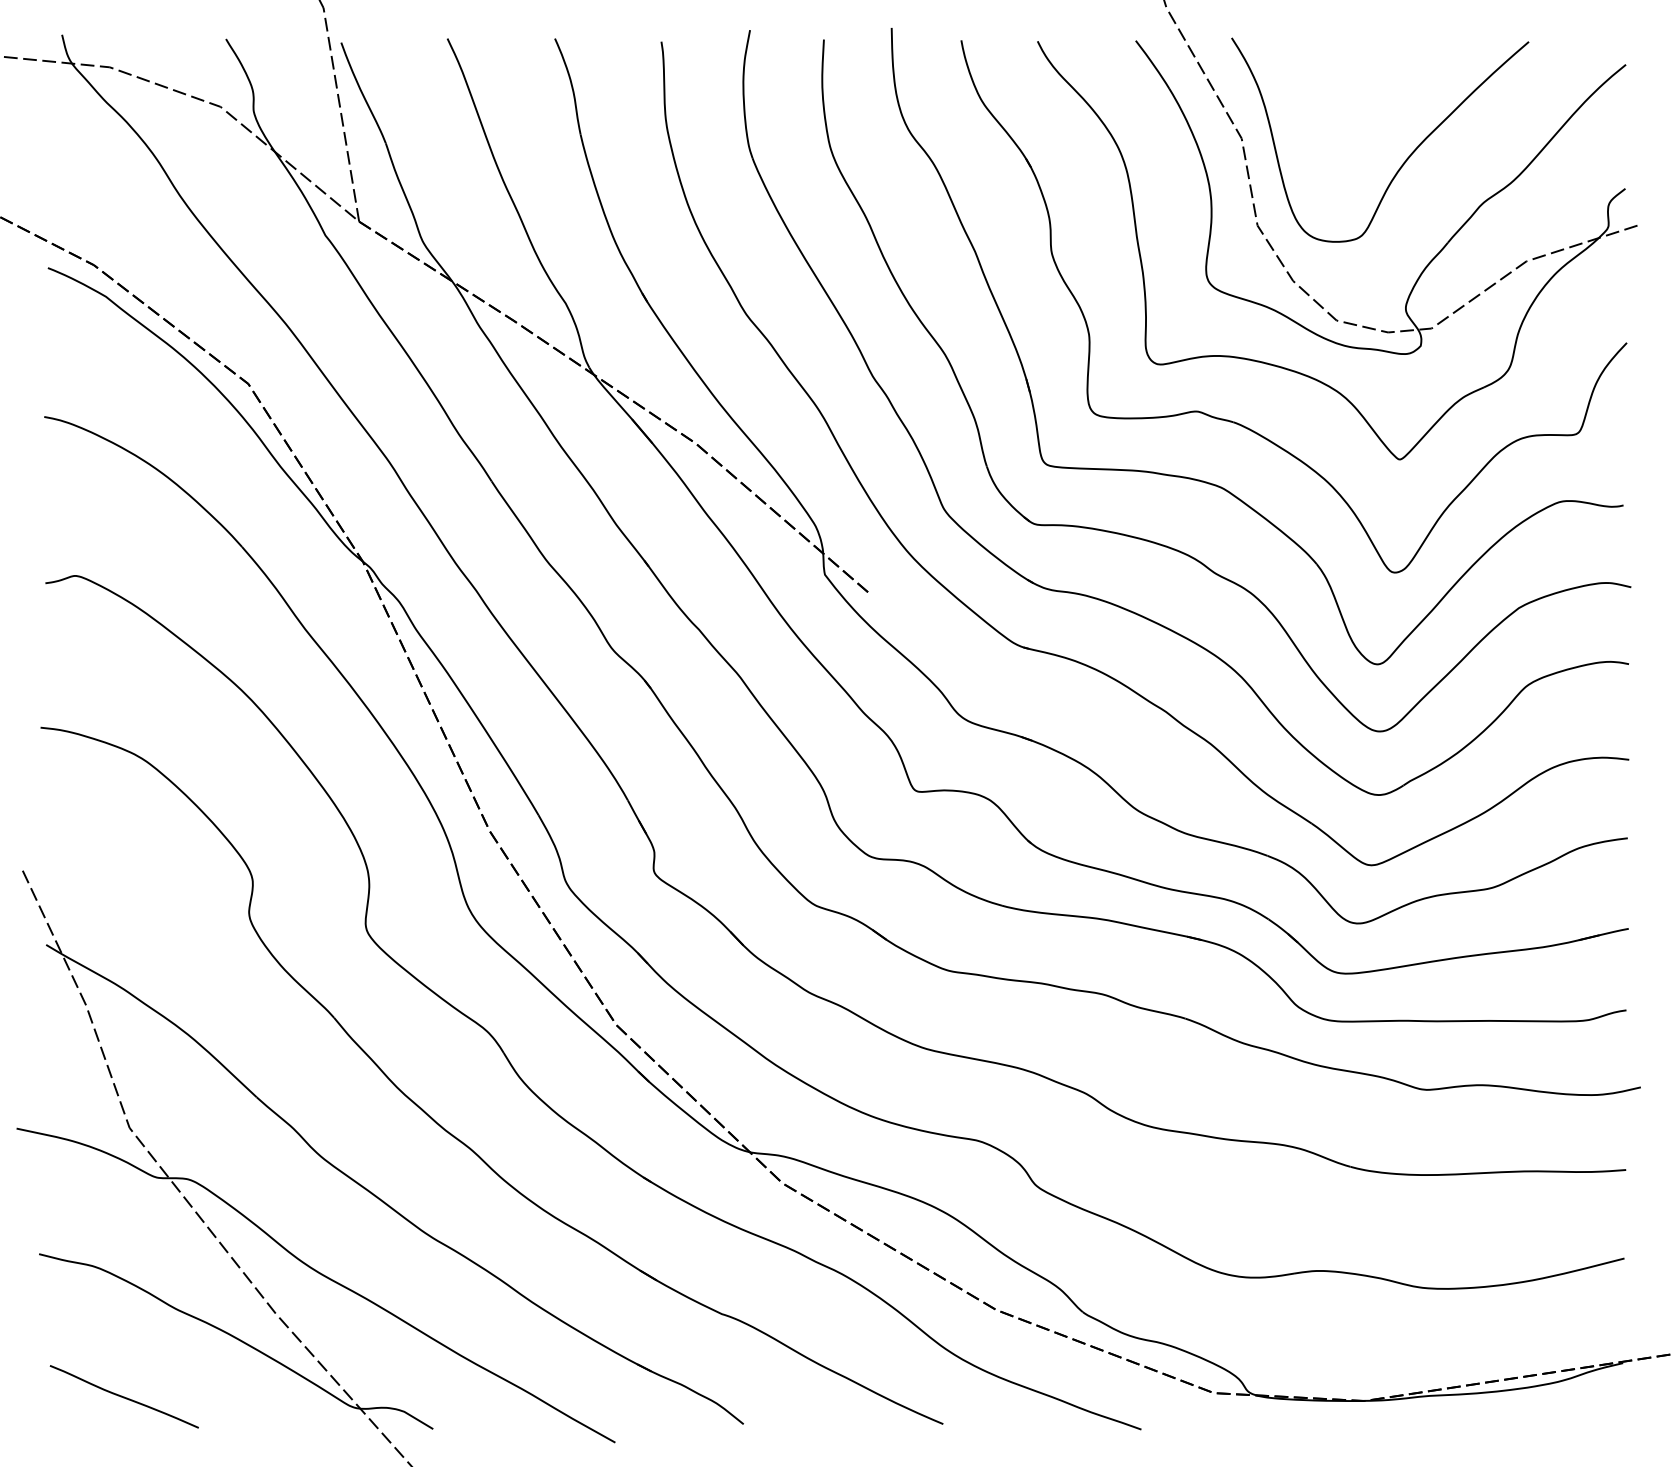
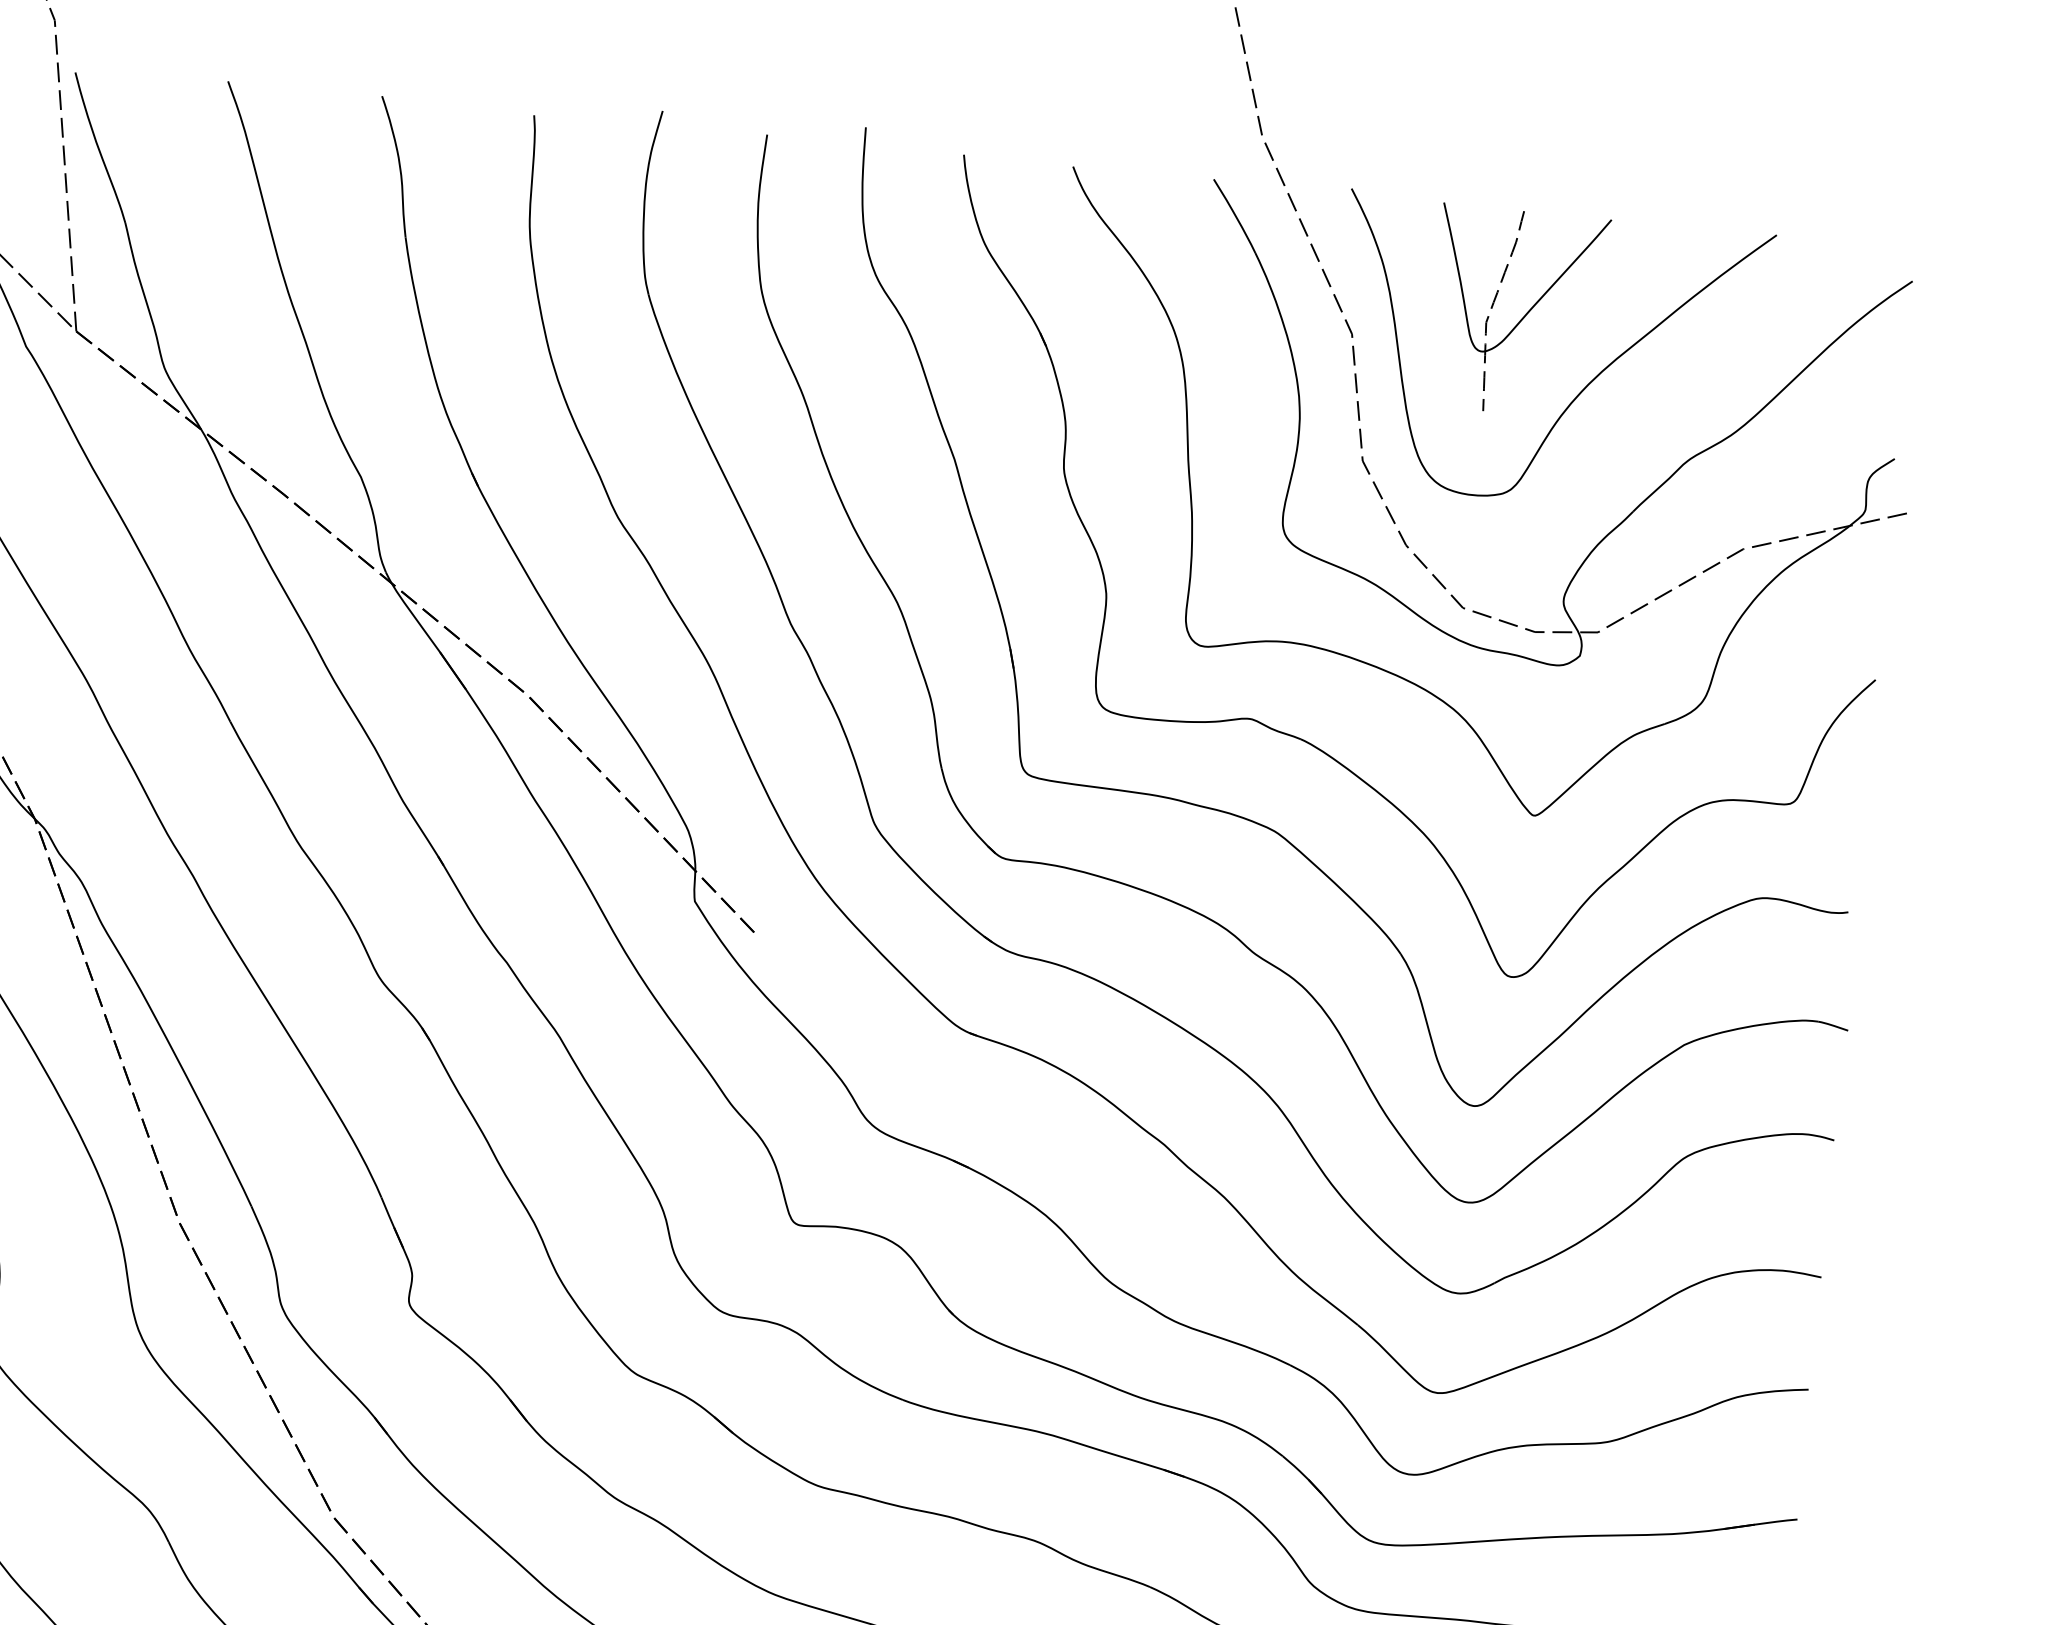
part: (1355, 112) -> (1518, 312), added

